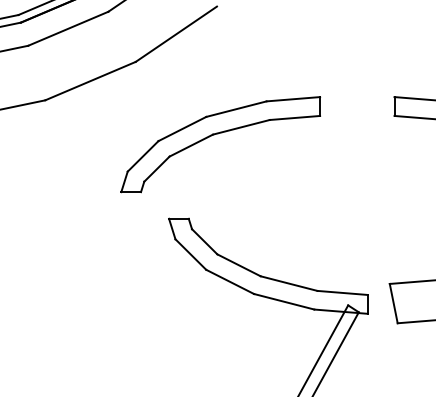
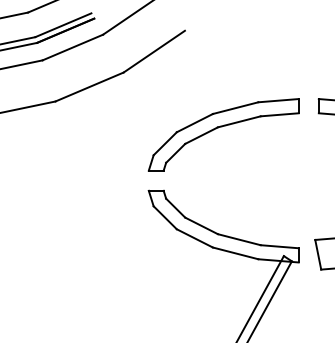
part: (219, 134) -> (222, 127), moved

